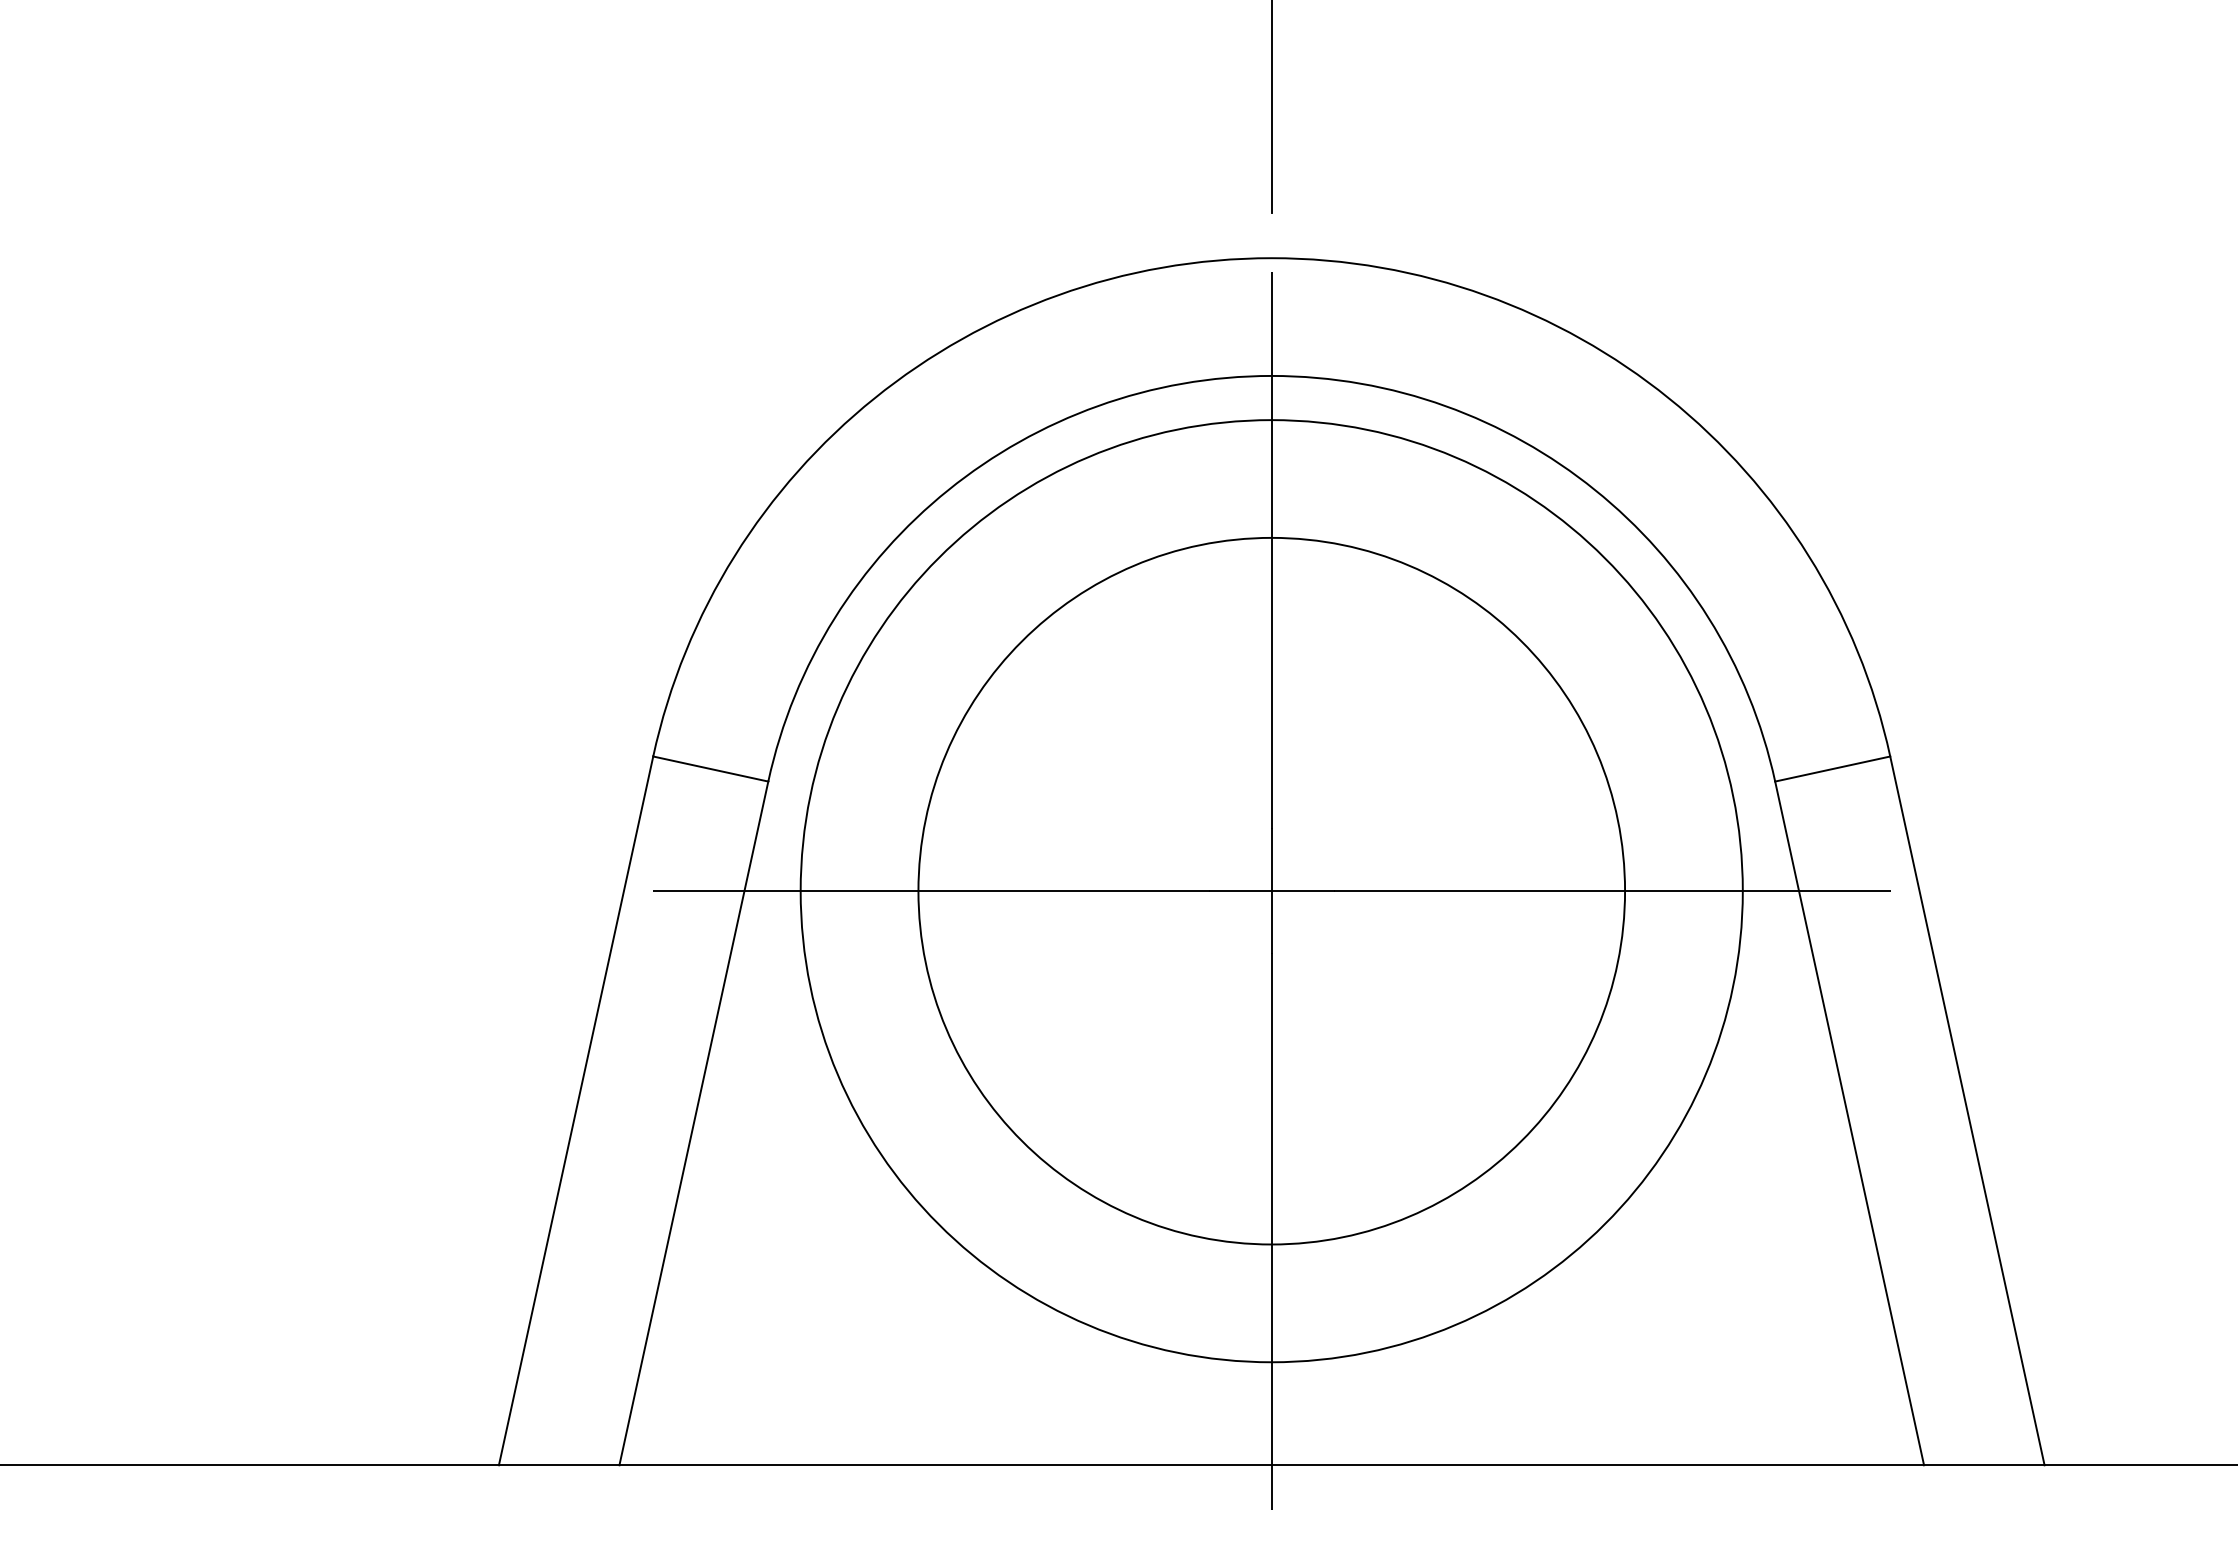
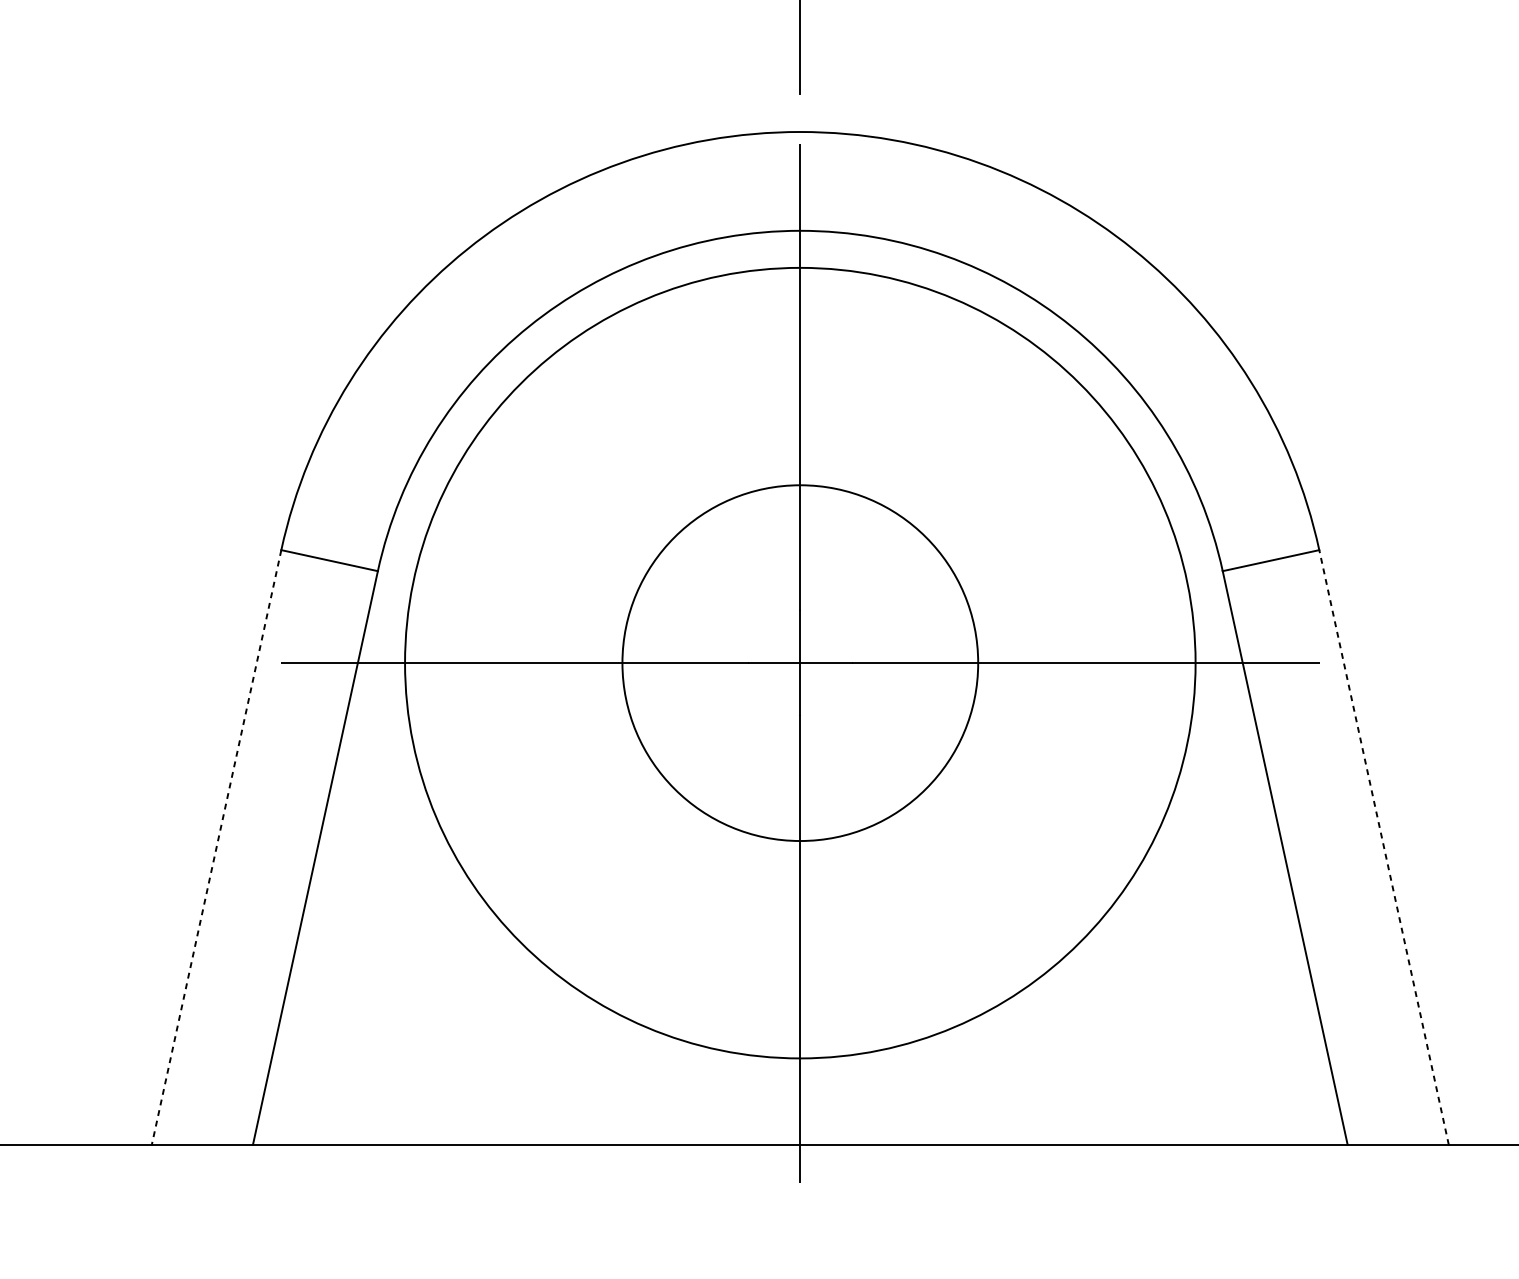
circle: (1271, 890) -> (800, 662), size x0.6
line: (576, 1110) -> (216, 847), solid -> dashed
line: (1967, 1110) -> (1384, 847), solid -> dashed

